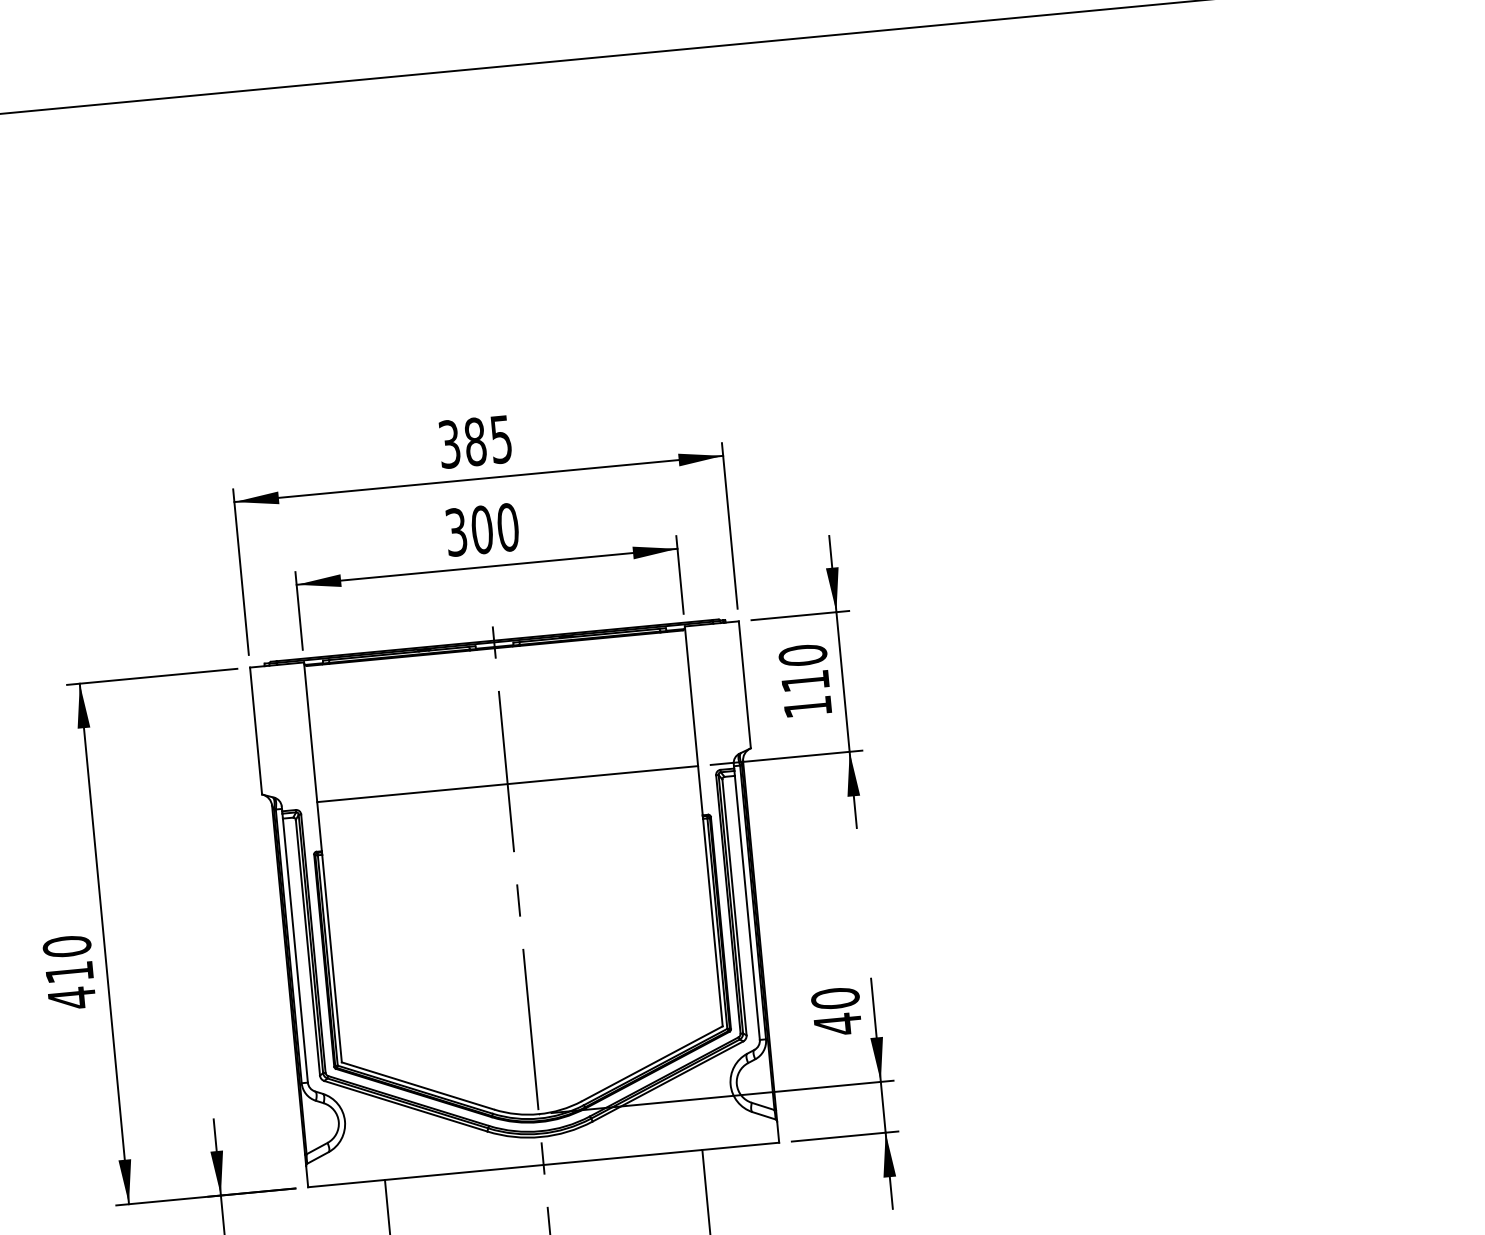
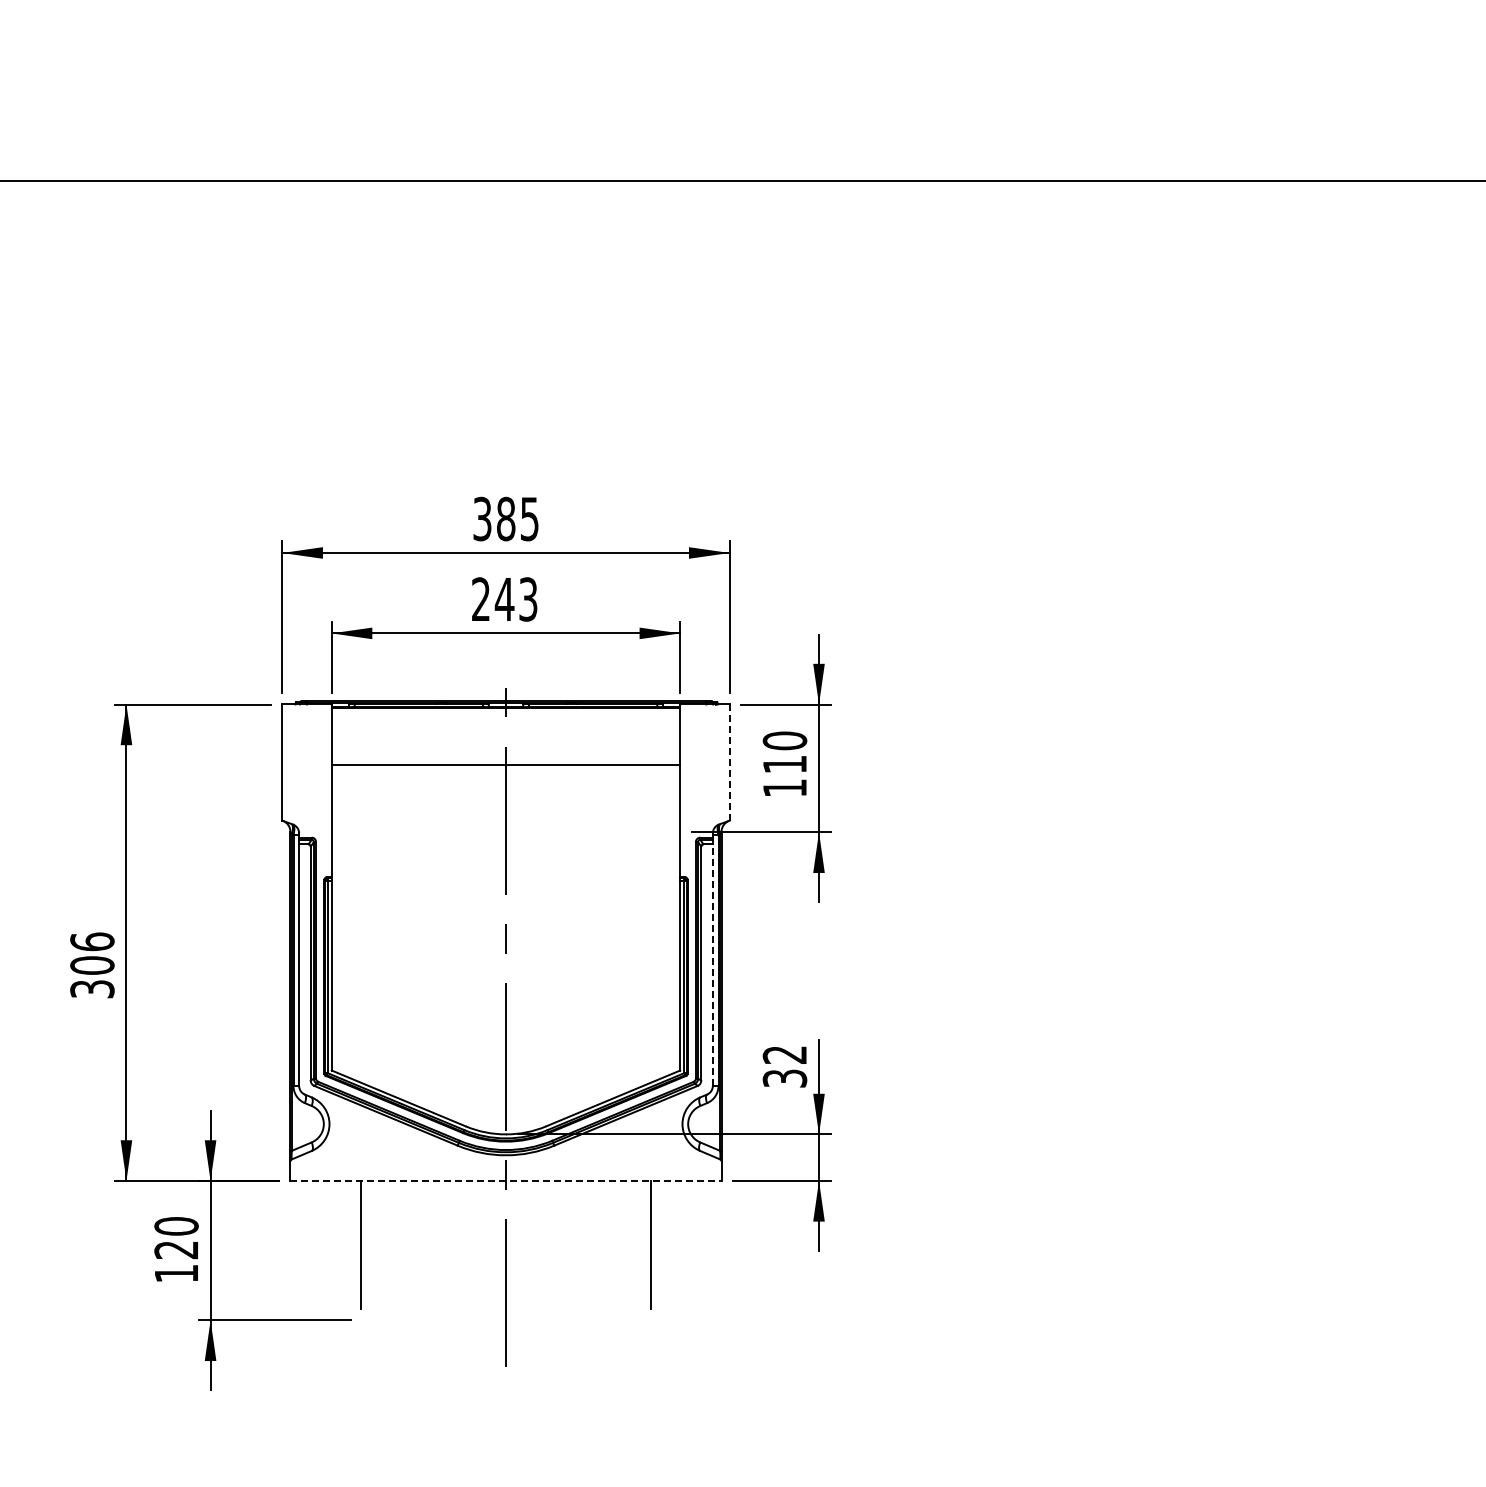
text: (481, 529) -> (504, 599), 300 -> 243
line: (744, 685) -> (729, 763), solid -> dashed
line: (507, 784) -> (505, 765), moved
line: (747, 908) -> (712, 965), solid -> dashed
text: (69, 972) -> (92, 965), 410 -> 306
text: (836, 1011) -> (784, 1066), 40 -> 32
line: (544, 1164) -> (506, 1180), solid -> dashed

